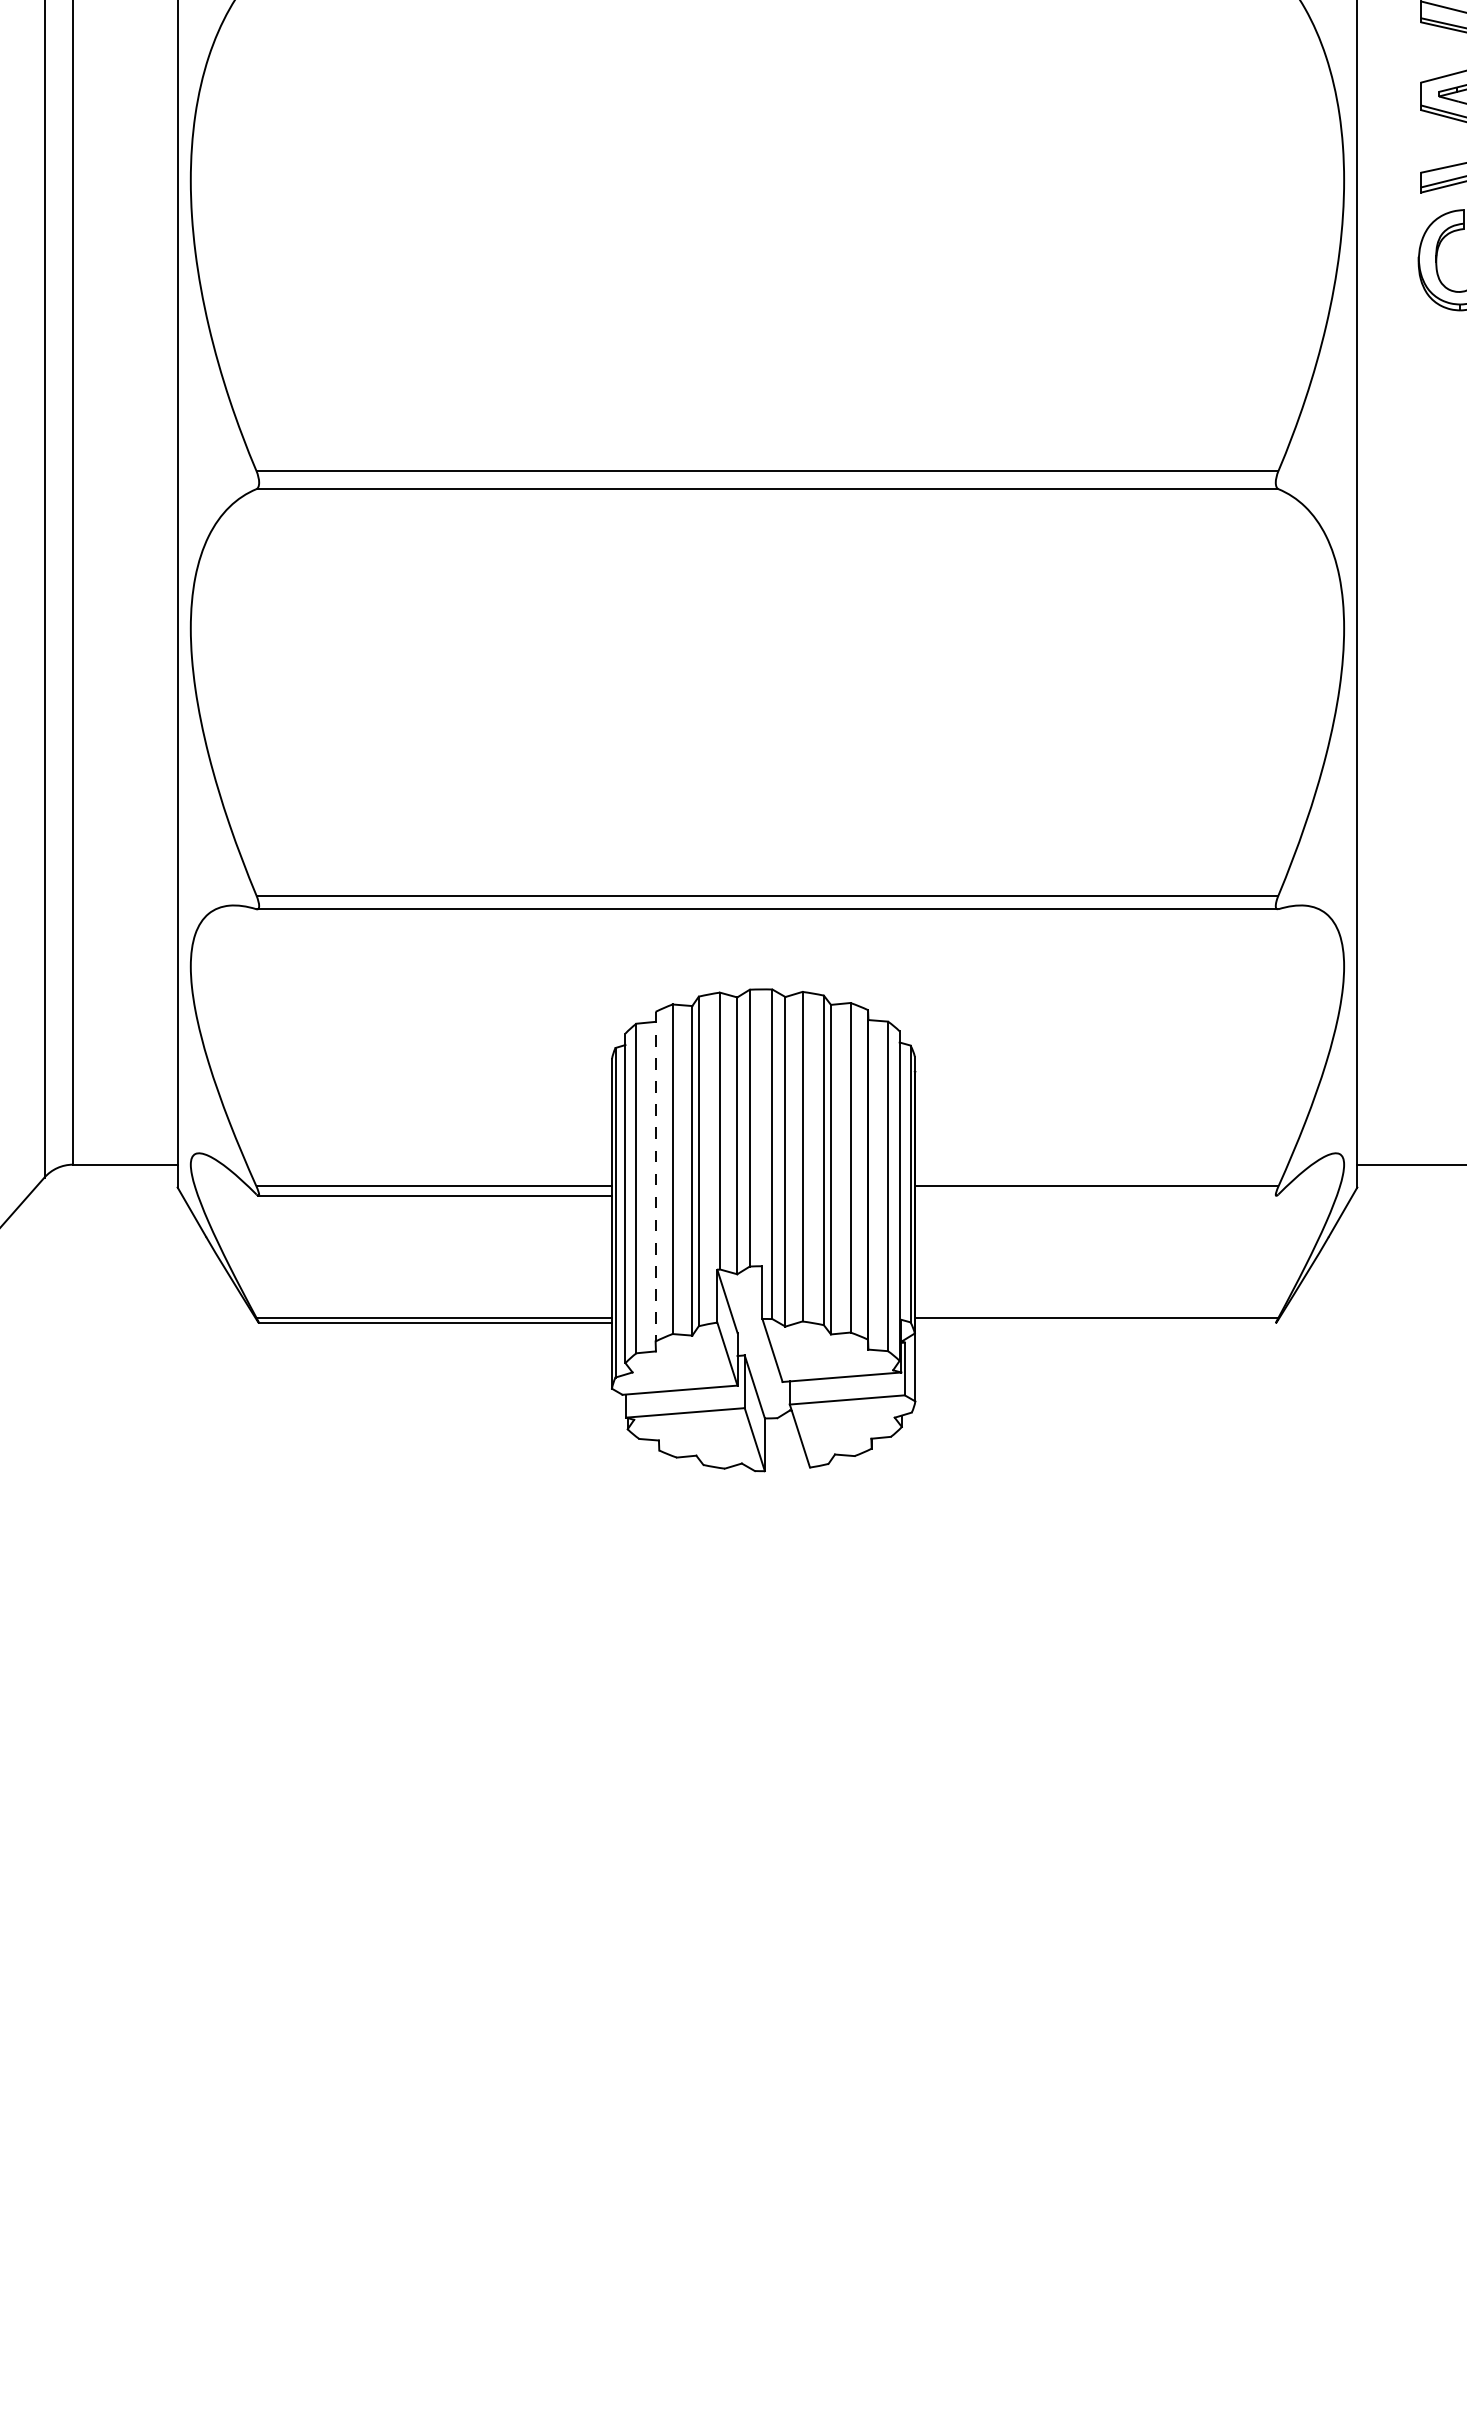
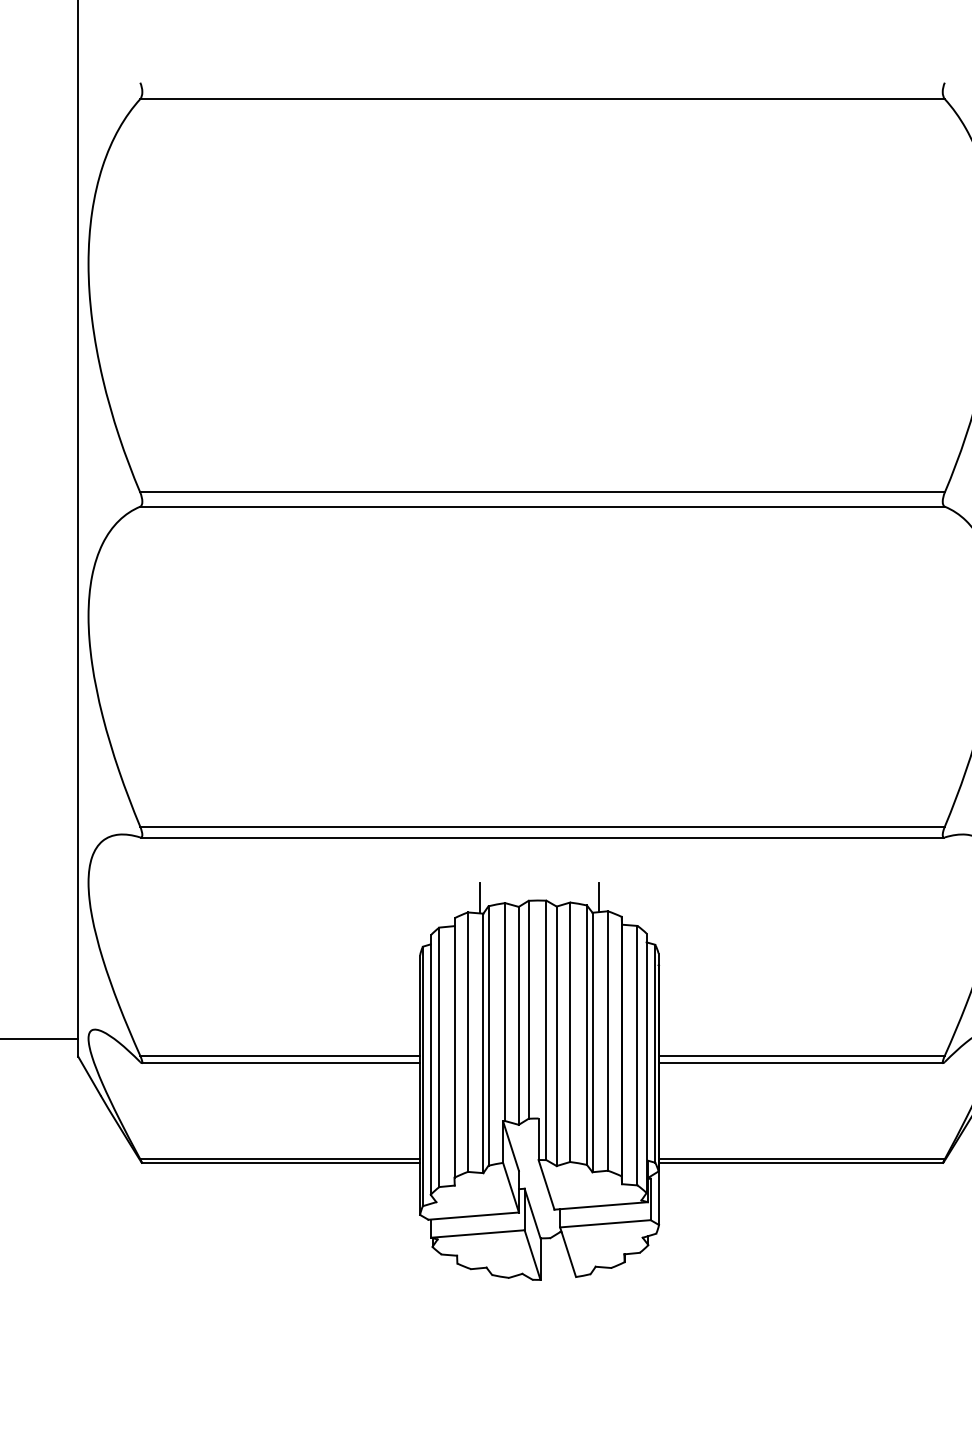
line: (687, 985) -> (479, 897), added
line: (839, 985) -> (599, 897), added
line: (655, 1176) -> (454, 1047), dashed -> solid
line: (1095, 1195) -> (800, 1062), added
line: (1095, 1323) -> (800, 1163), added

